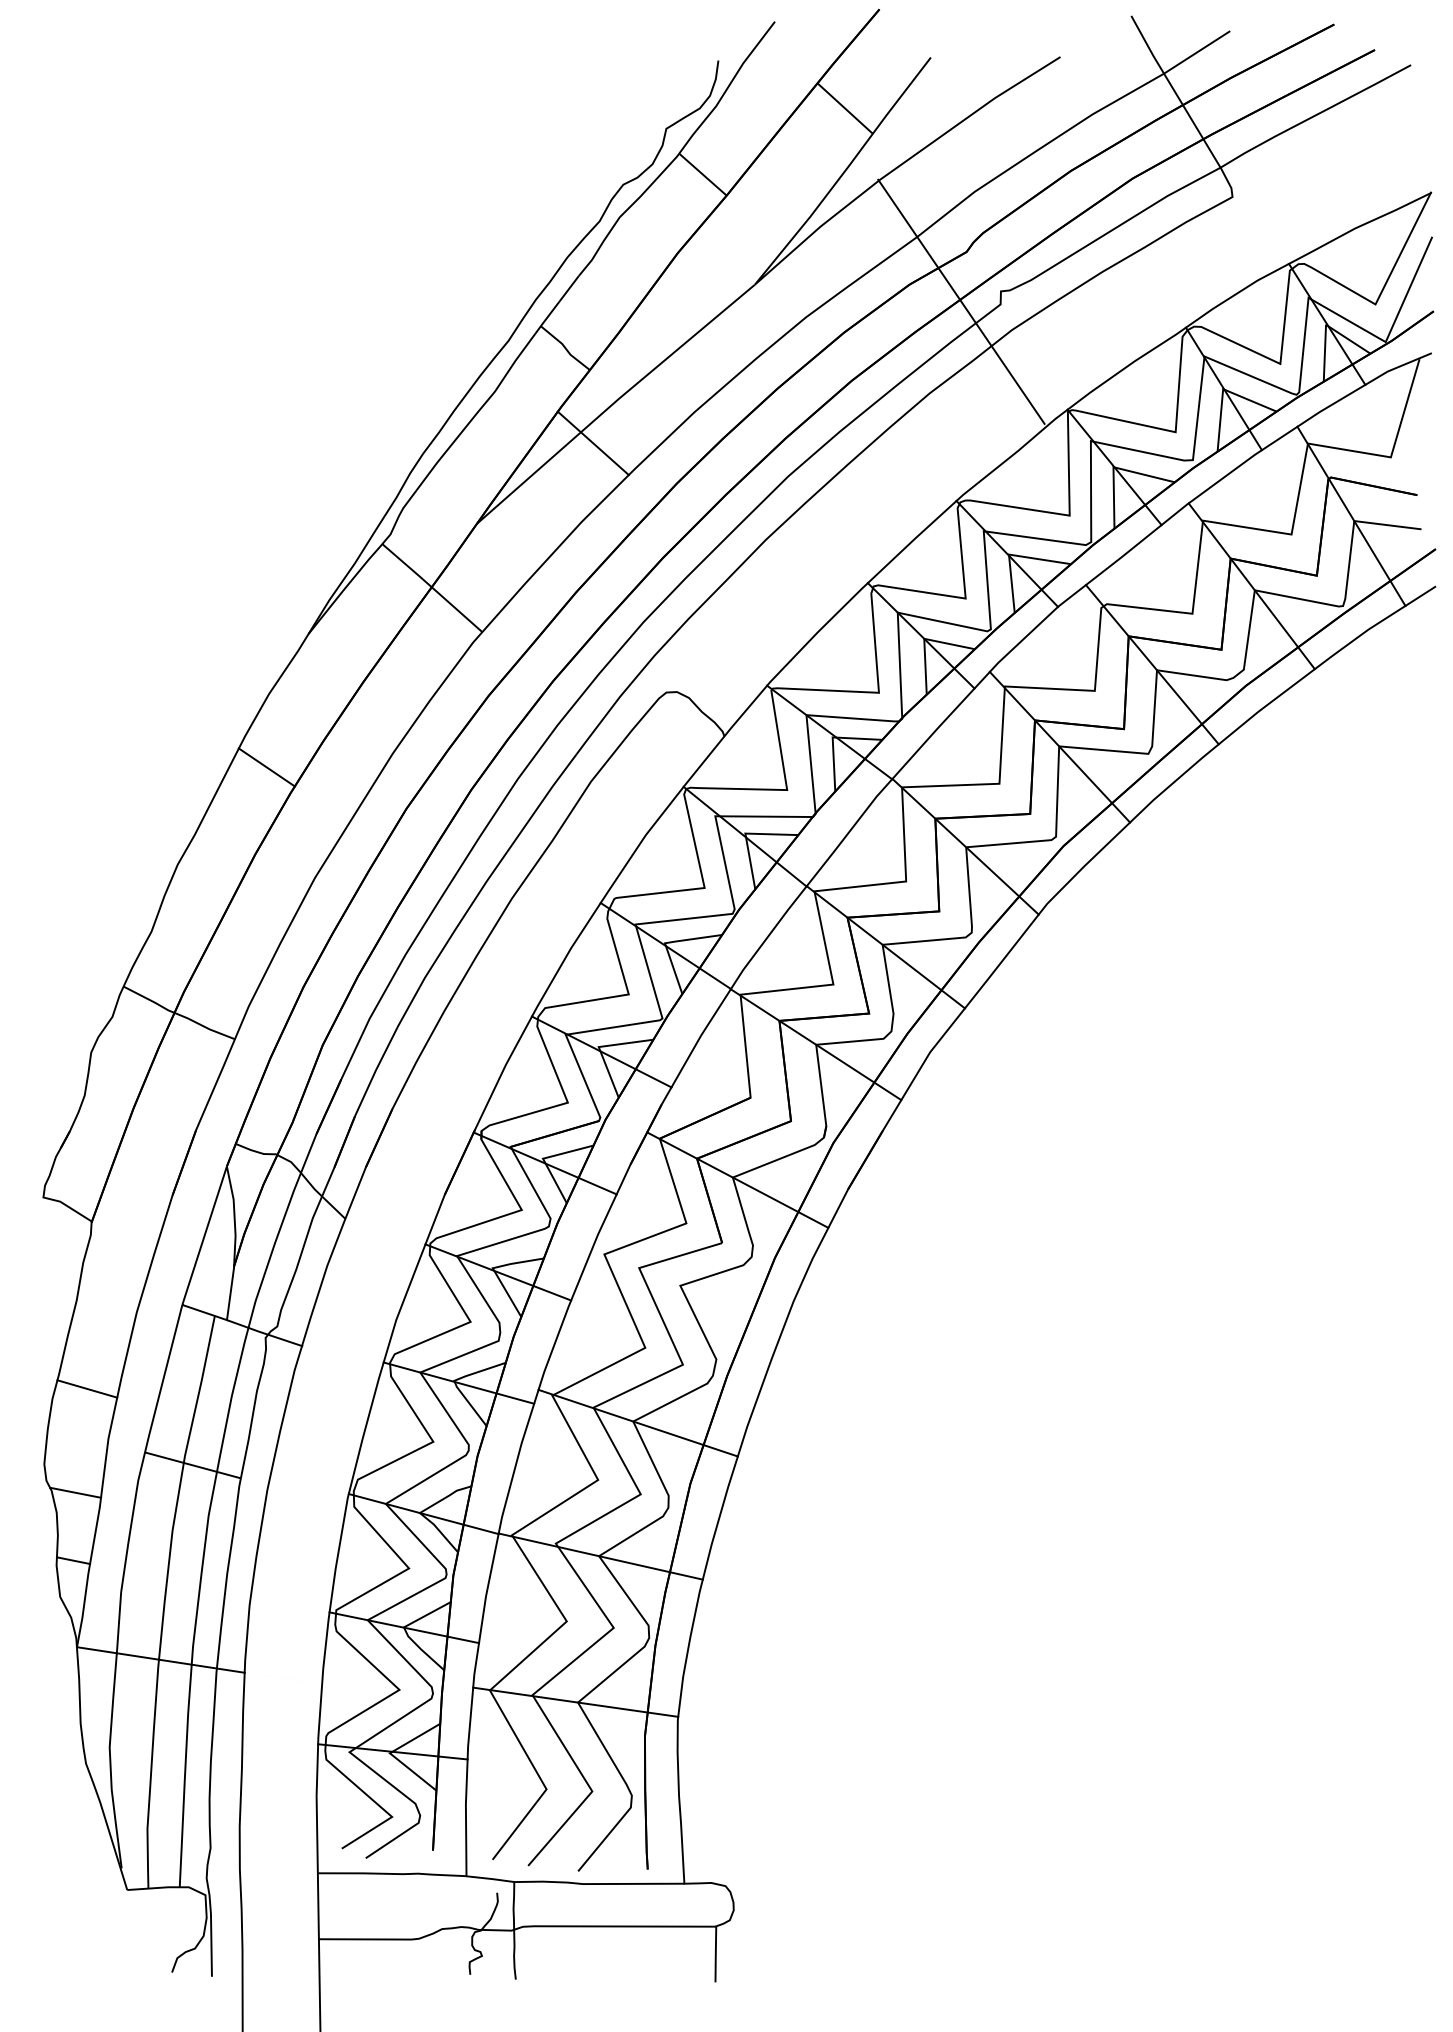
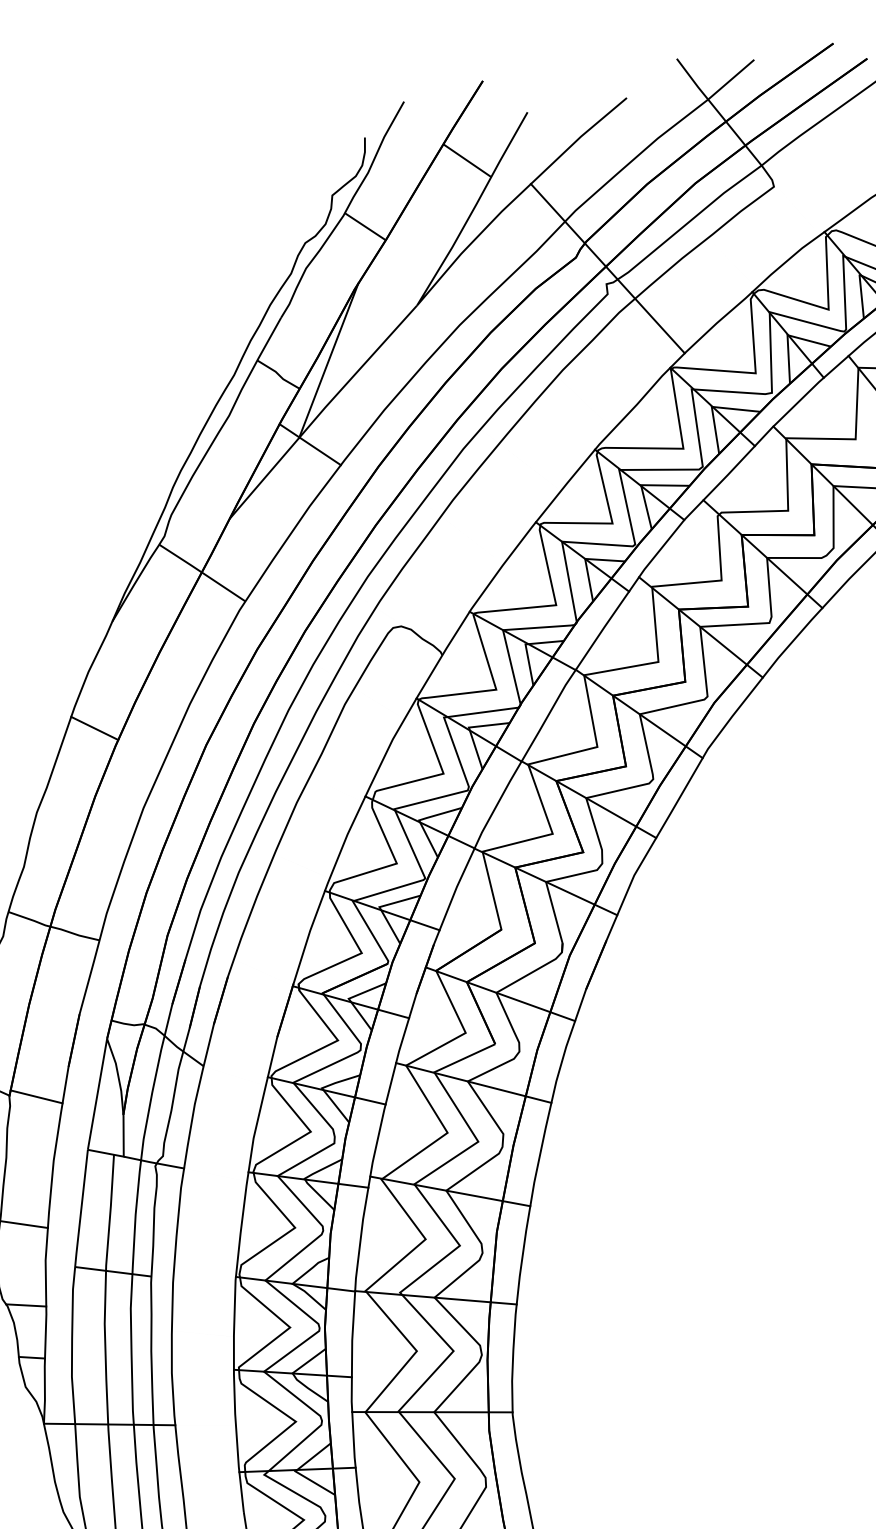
line: (961, 301) -> (607, 268), moved
line: (631, 339) -> (328, 360), added
line: (126, 1227) -> (36, 1096), added
line: (687, 1288) -> (473, 1082), added

